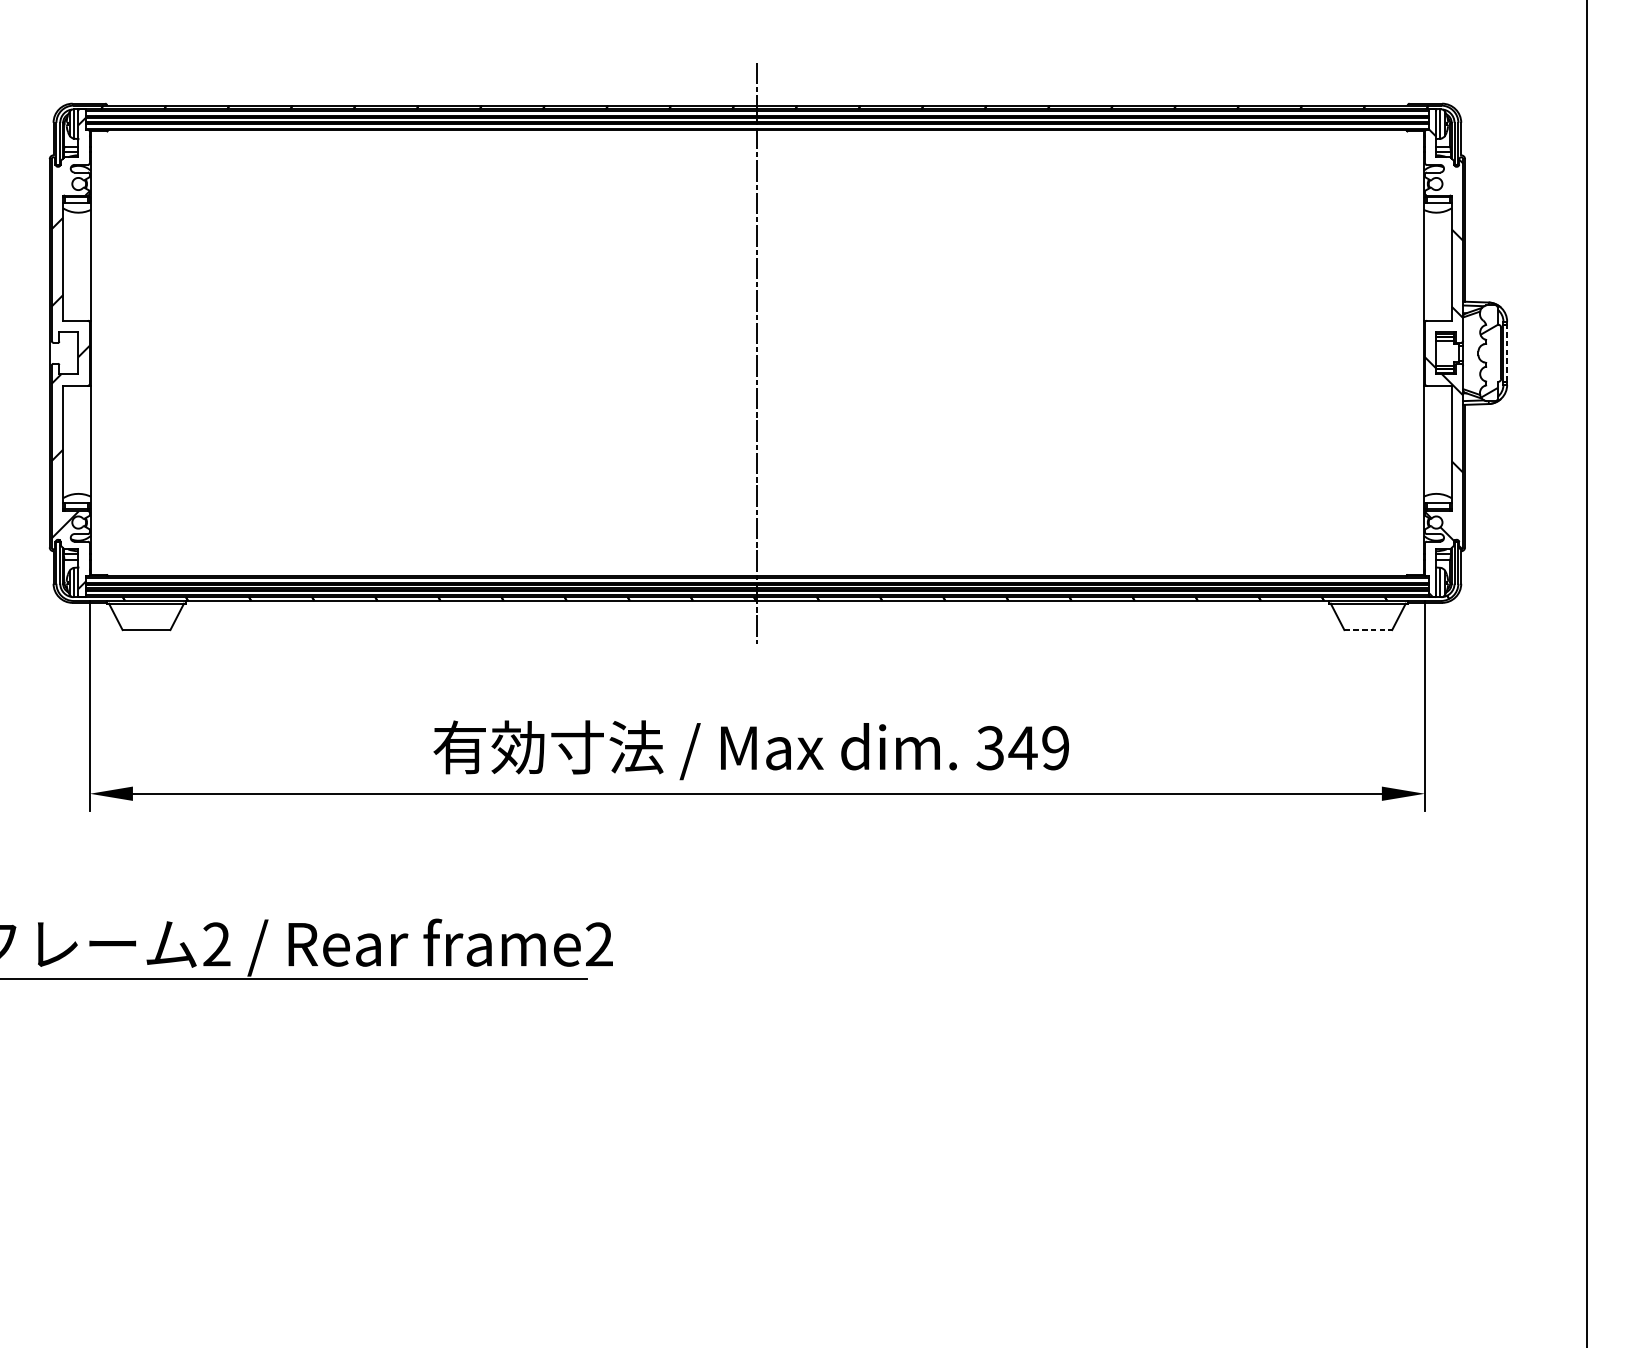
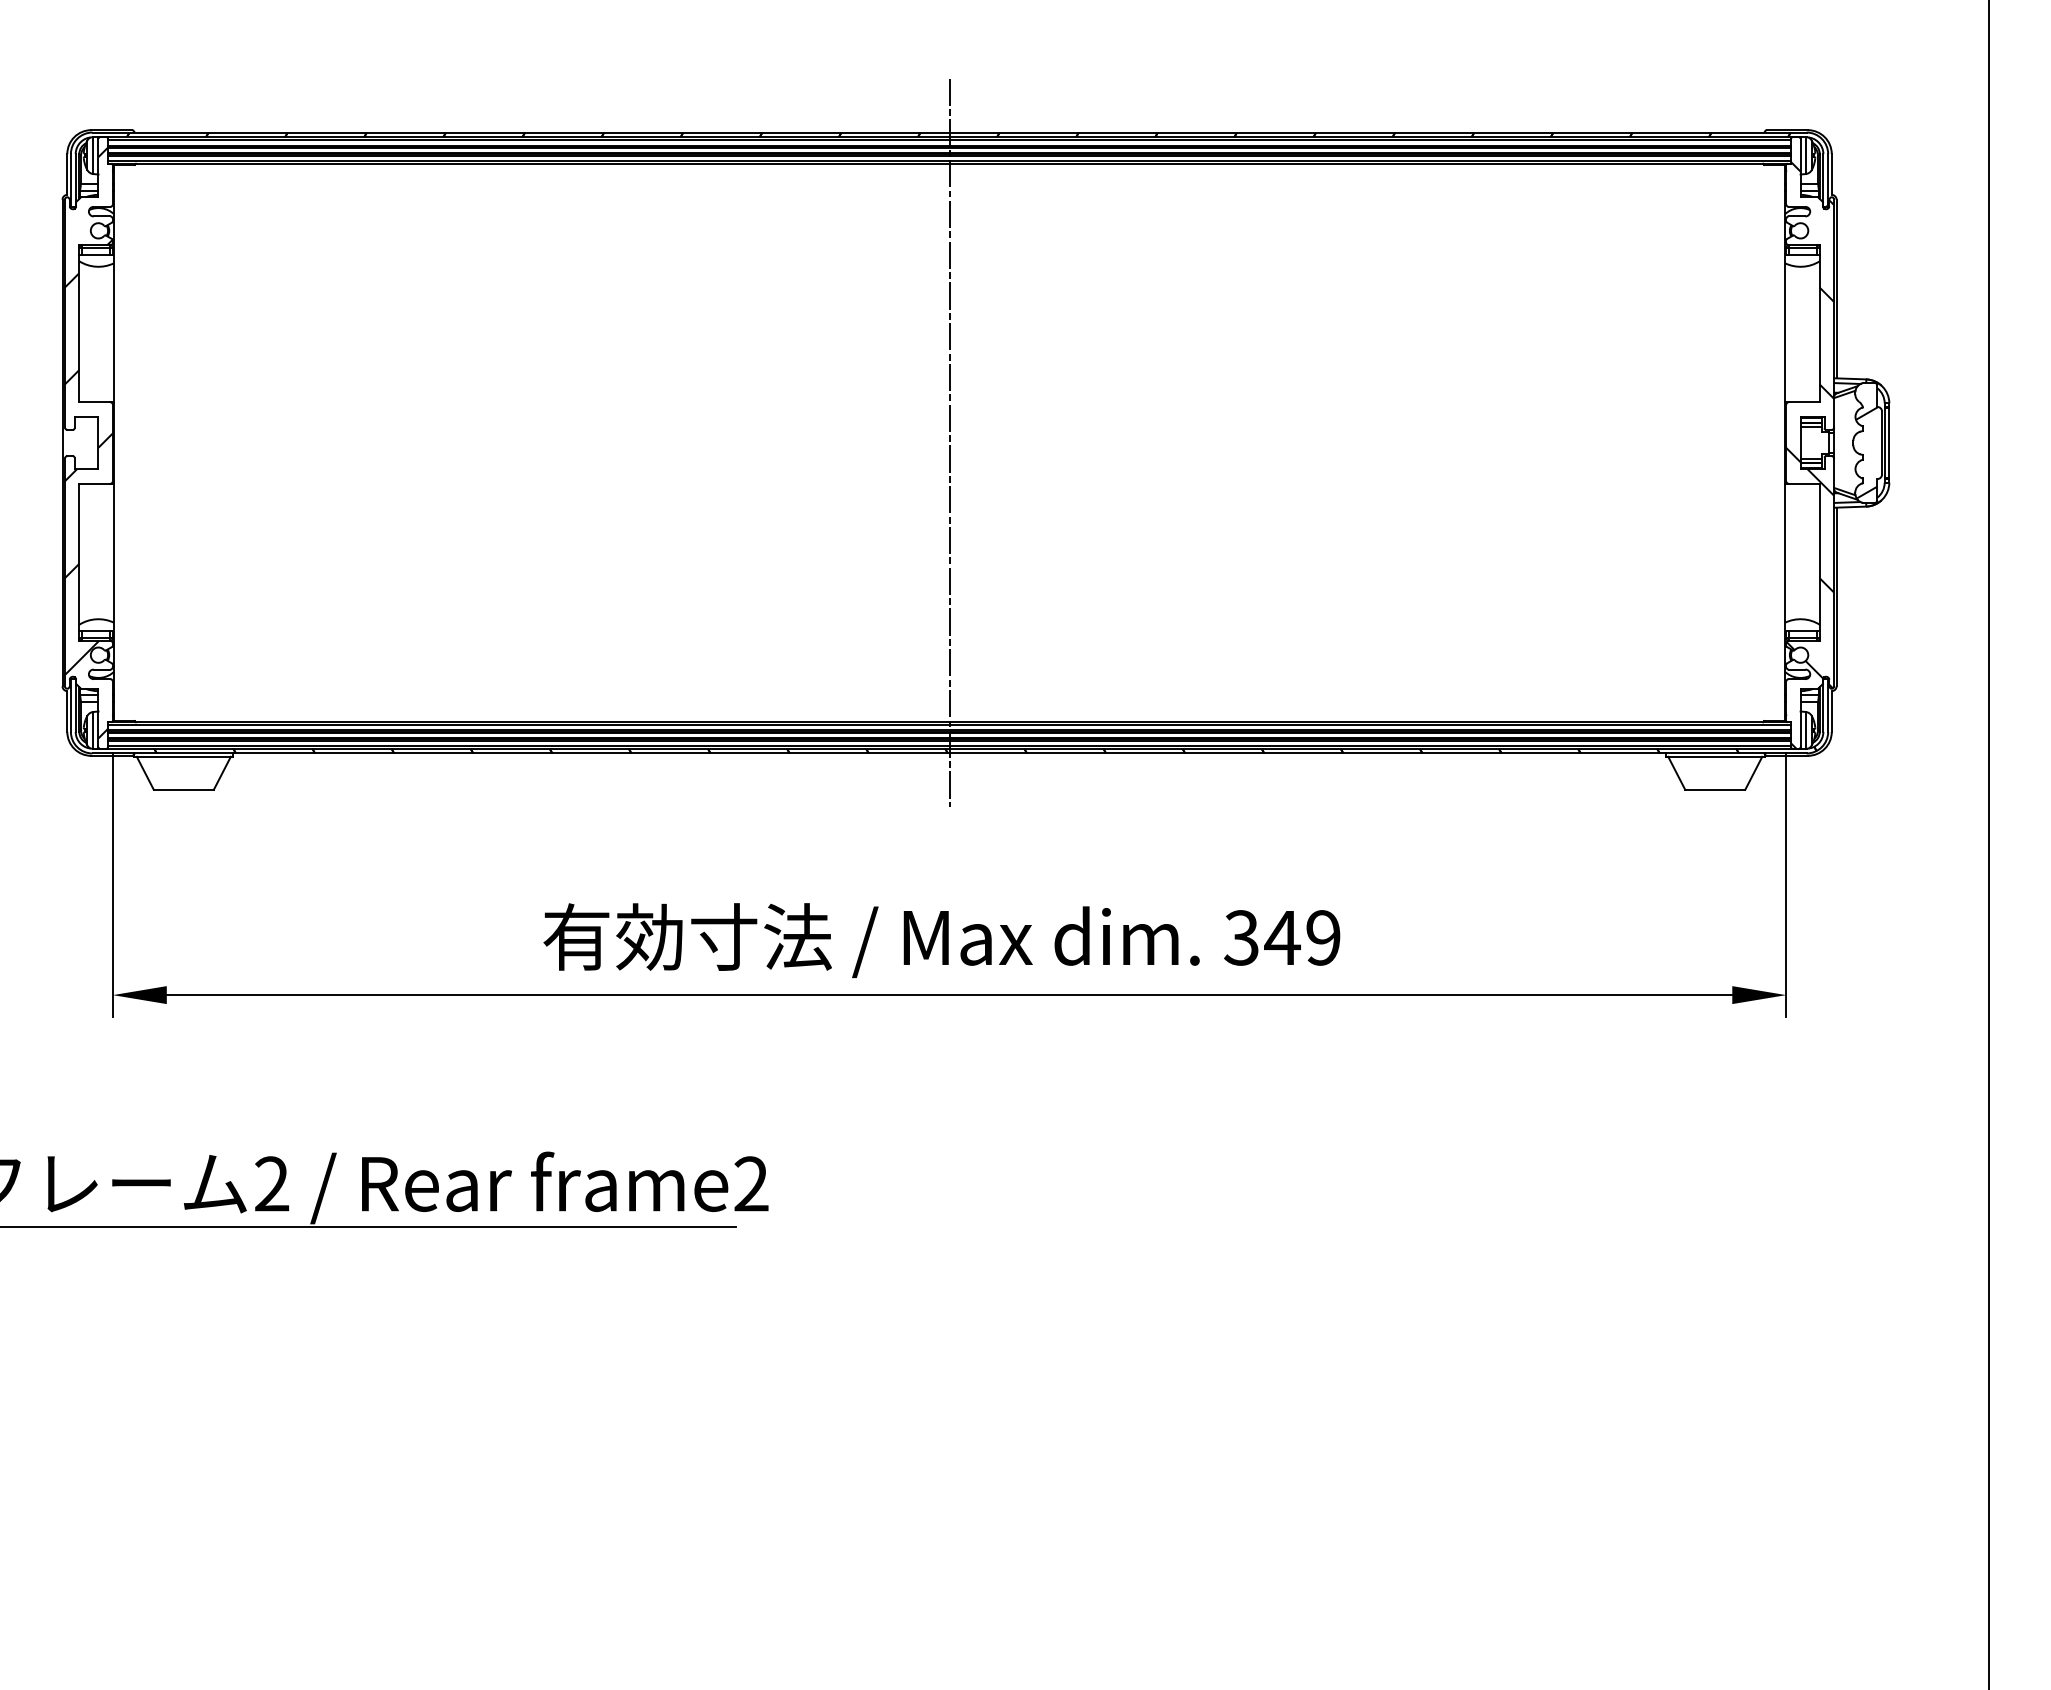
line: (1507, 352) -> (1889, 442), dashed -> solid
line: (1368, 629) -> (1715, 789), dashed -> solid

